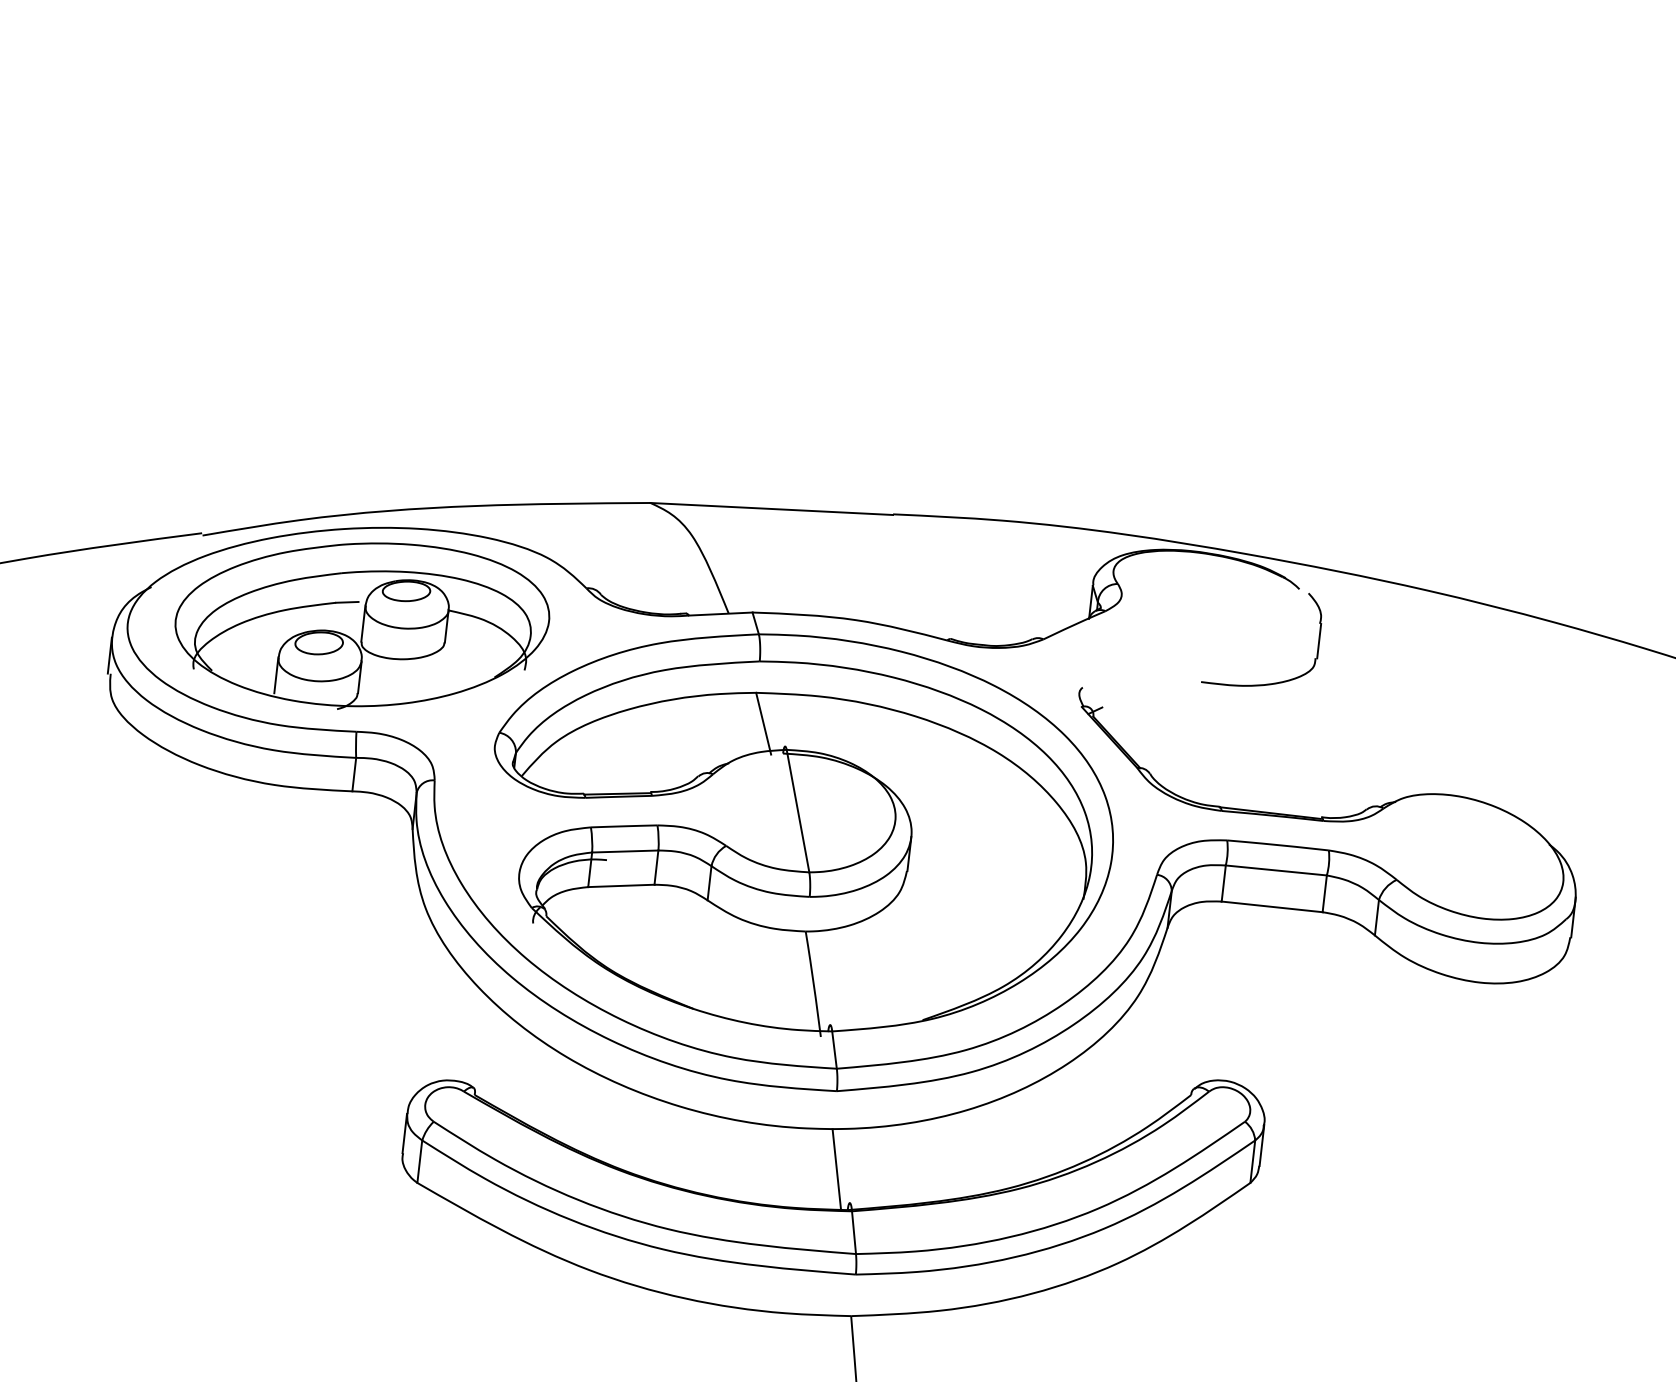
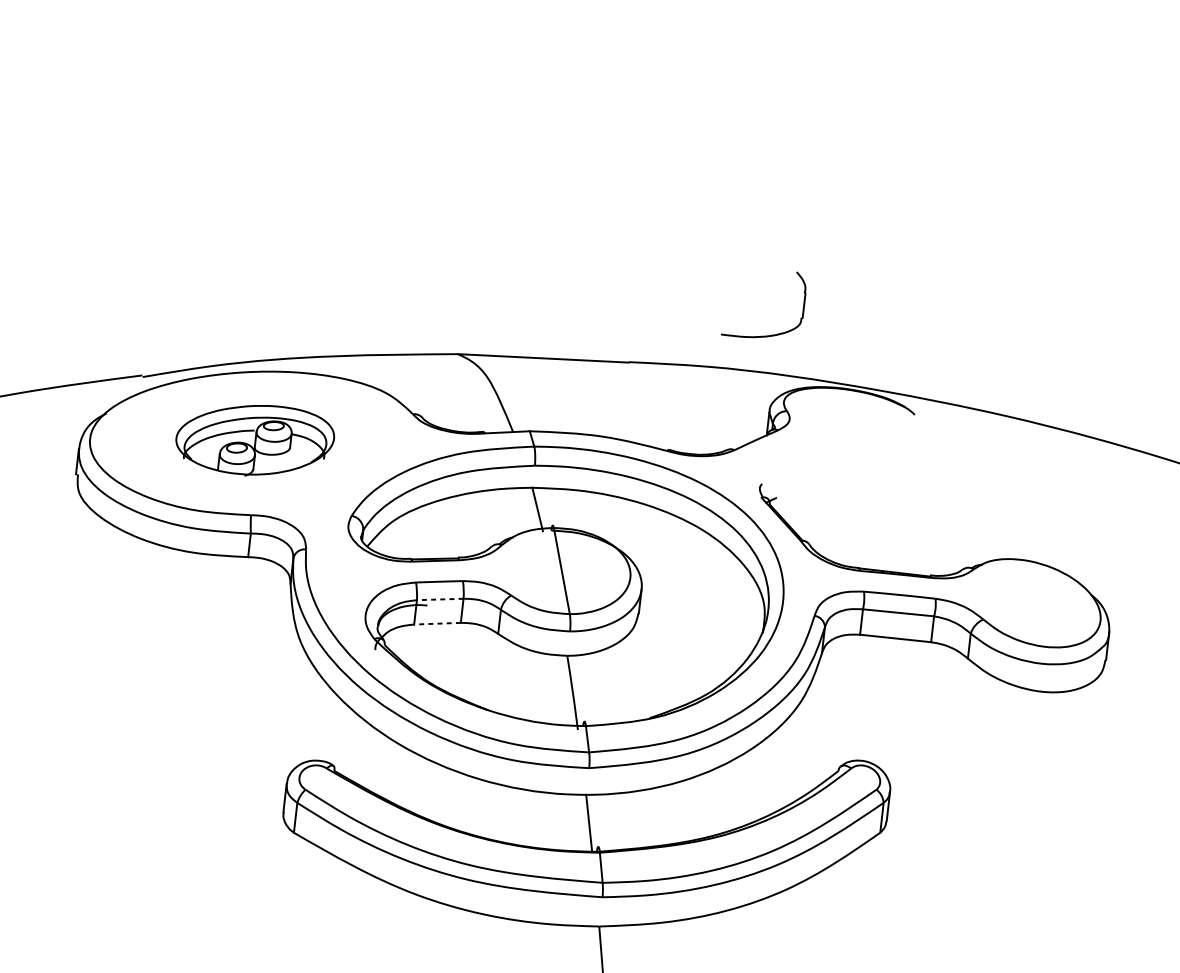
part: (362, 625) -> (255, 440), size x0.6
part: (1266, 683) -> (767, 335), moved
line: (624, 851) -> (439, 599), solid -> dashed
line: (620, 885) -> (436, 623), solid -> dashed

